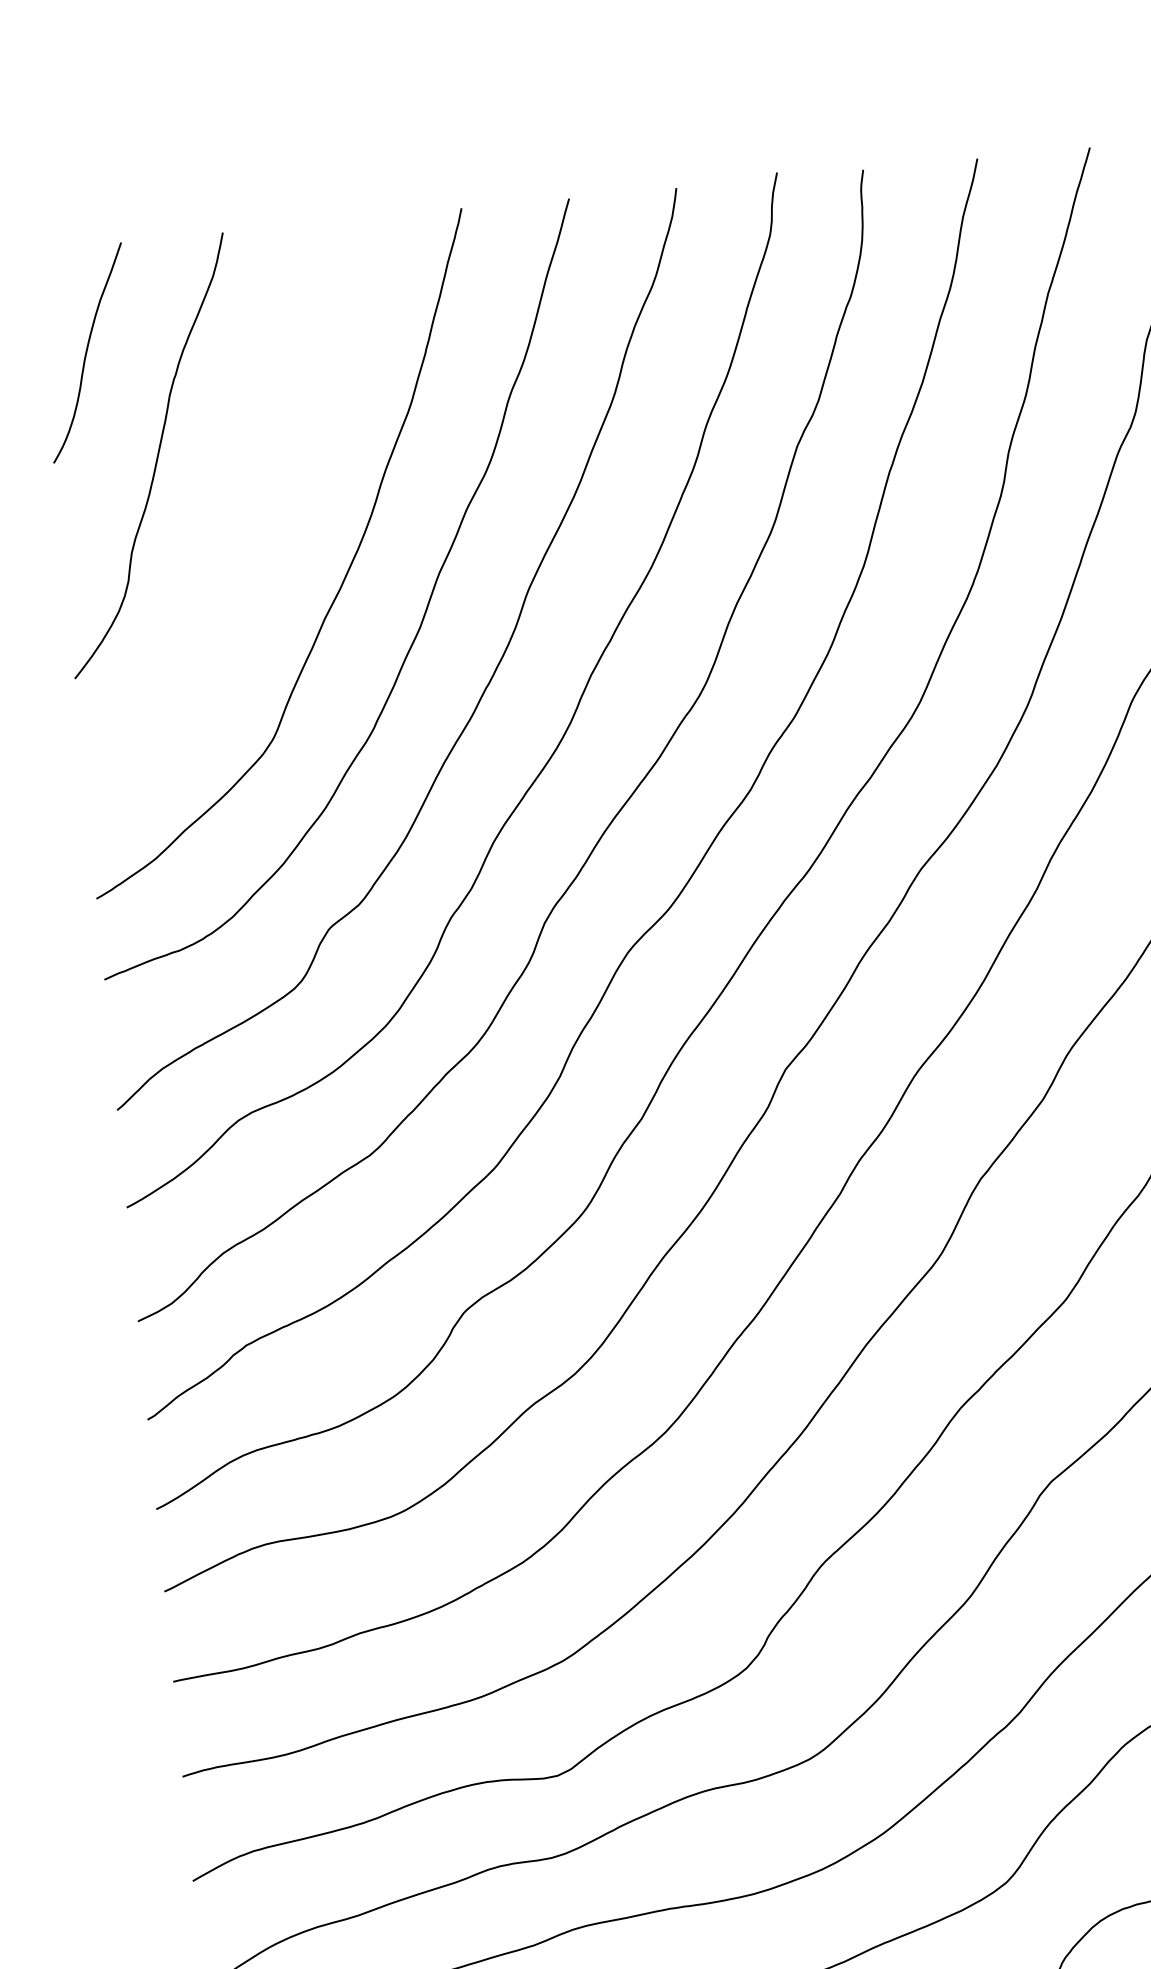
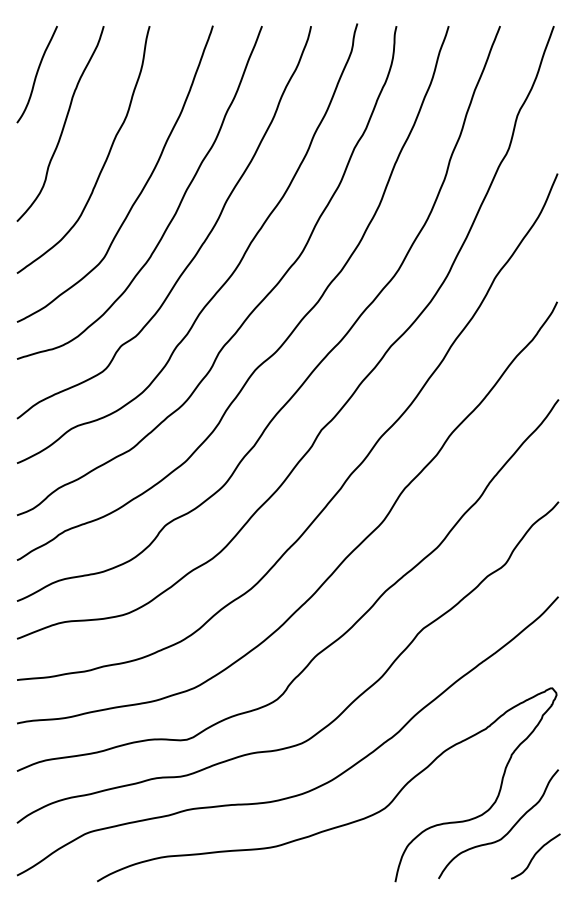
curve: (256, 517) -> (106, 156), added

